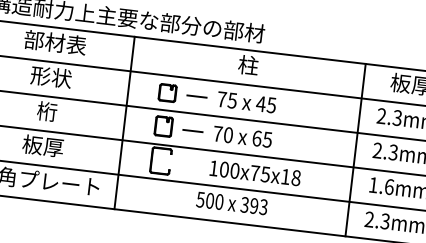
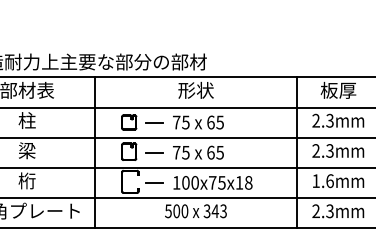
text: (247, 64) -> (195, 89), 柱 -> 形状
text: (50, 76) -> (26, 120), 形状 -> 柱
text: (260, 103) -> (210, 122), 45 -> 65
text: (46, 111) -> (26, 150), 桁 -> 梁
text: (228, 134) -> (185, 152), 70 -> 75
text: (42, 145) -> (26, 180), 板厚 -> 桁
line: (188, 165) -> (154, 182), added
text: (253, 206) -> (214, 211), 393 -> 343

